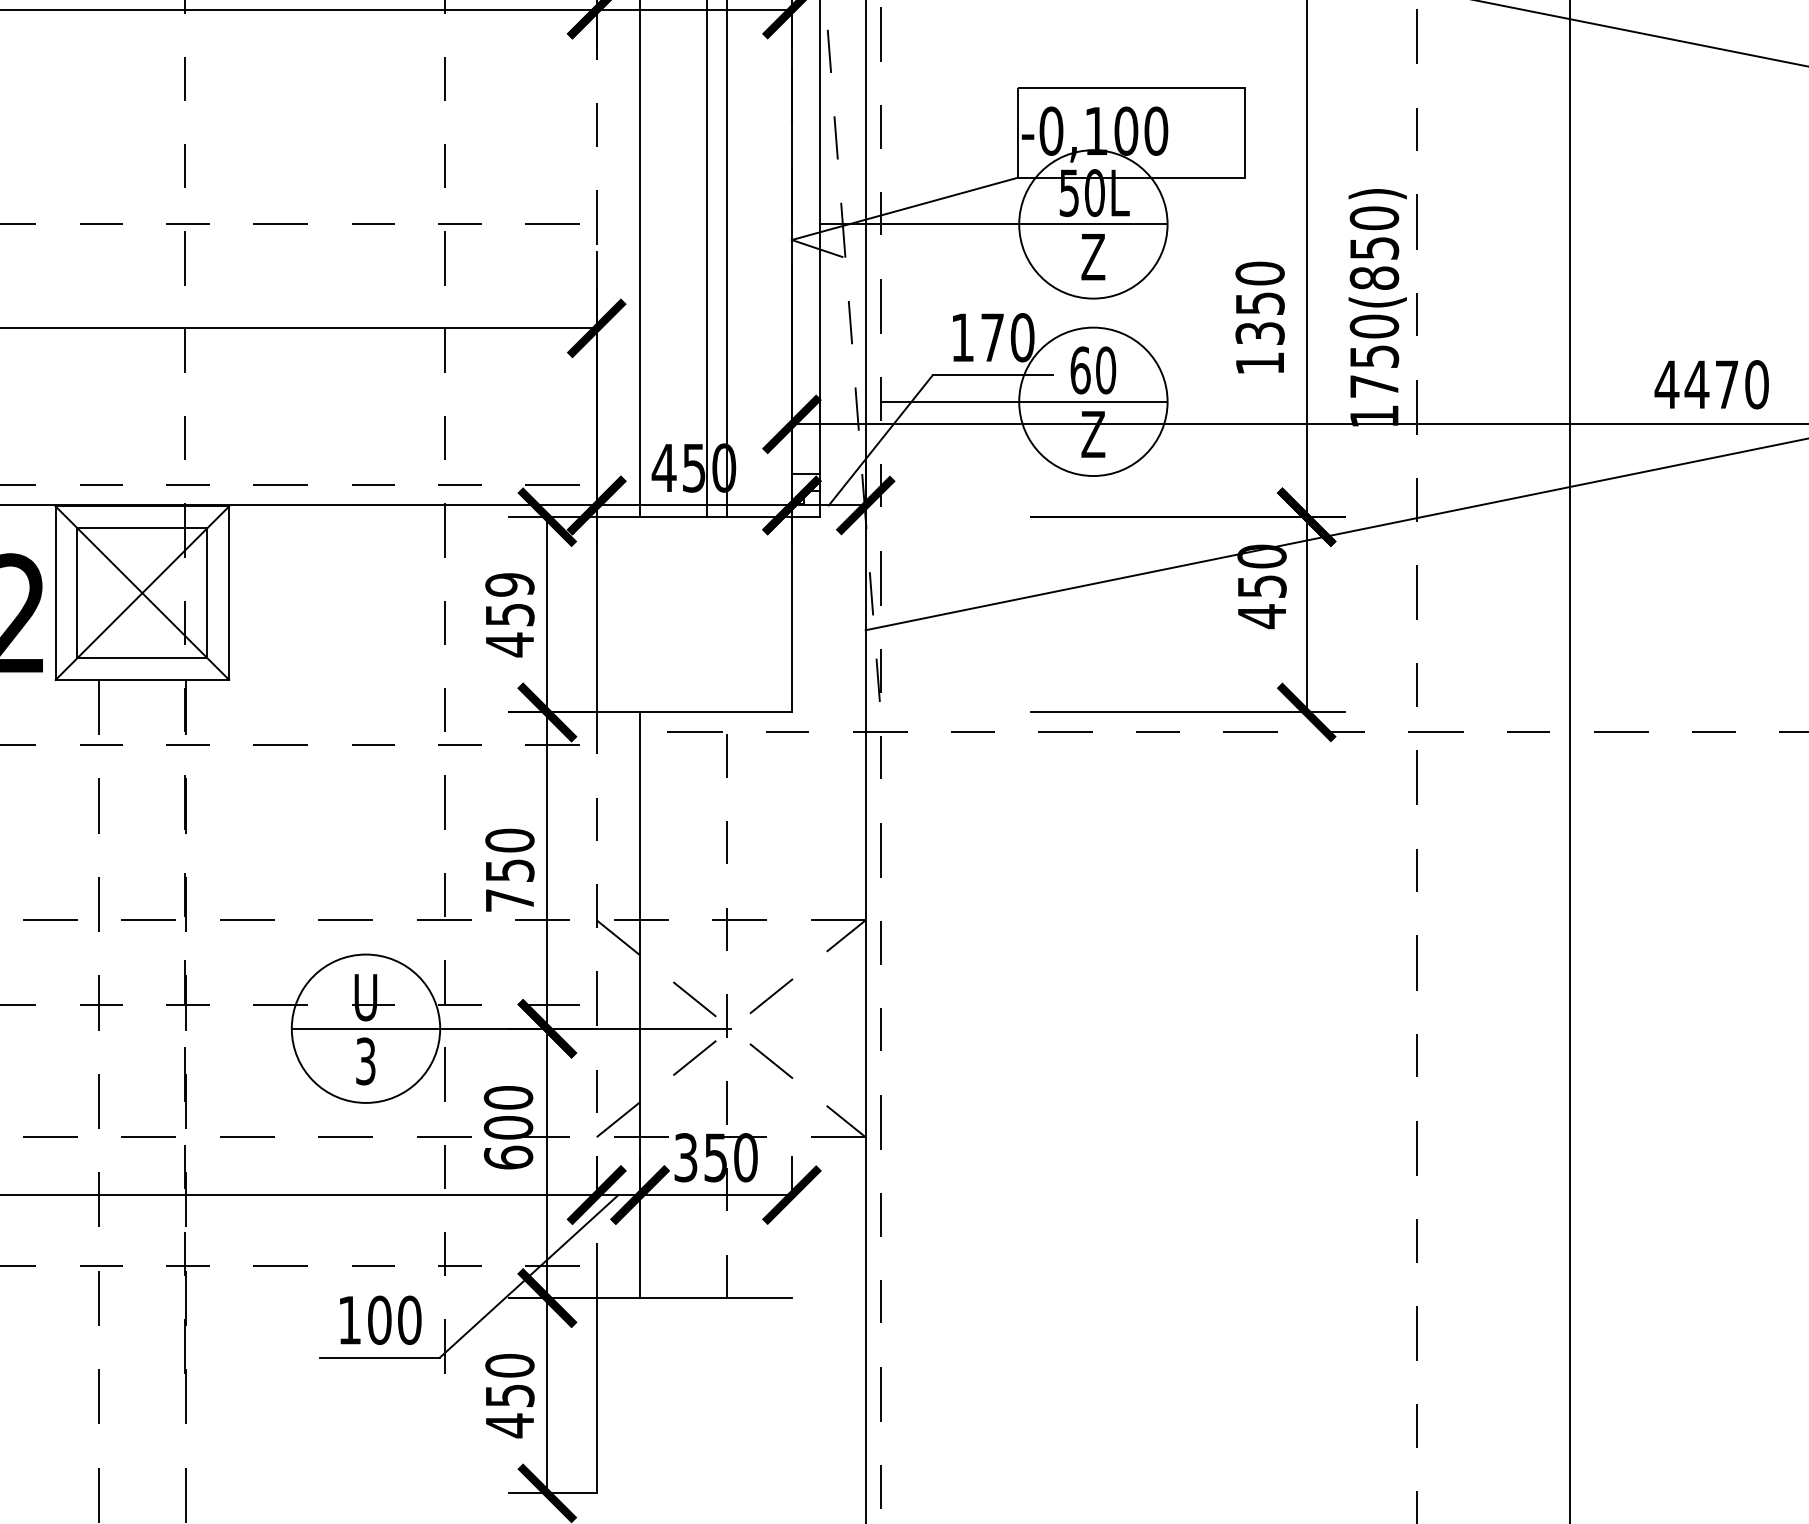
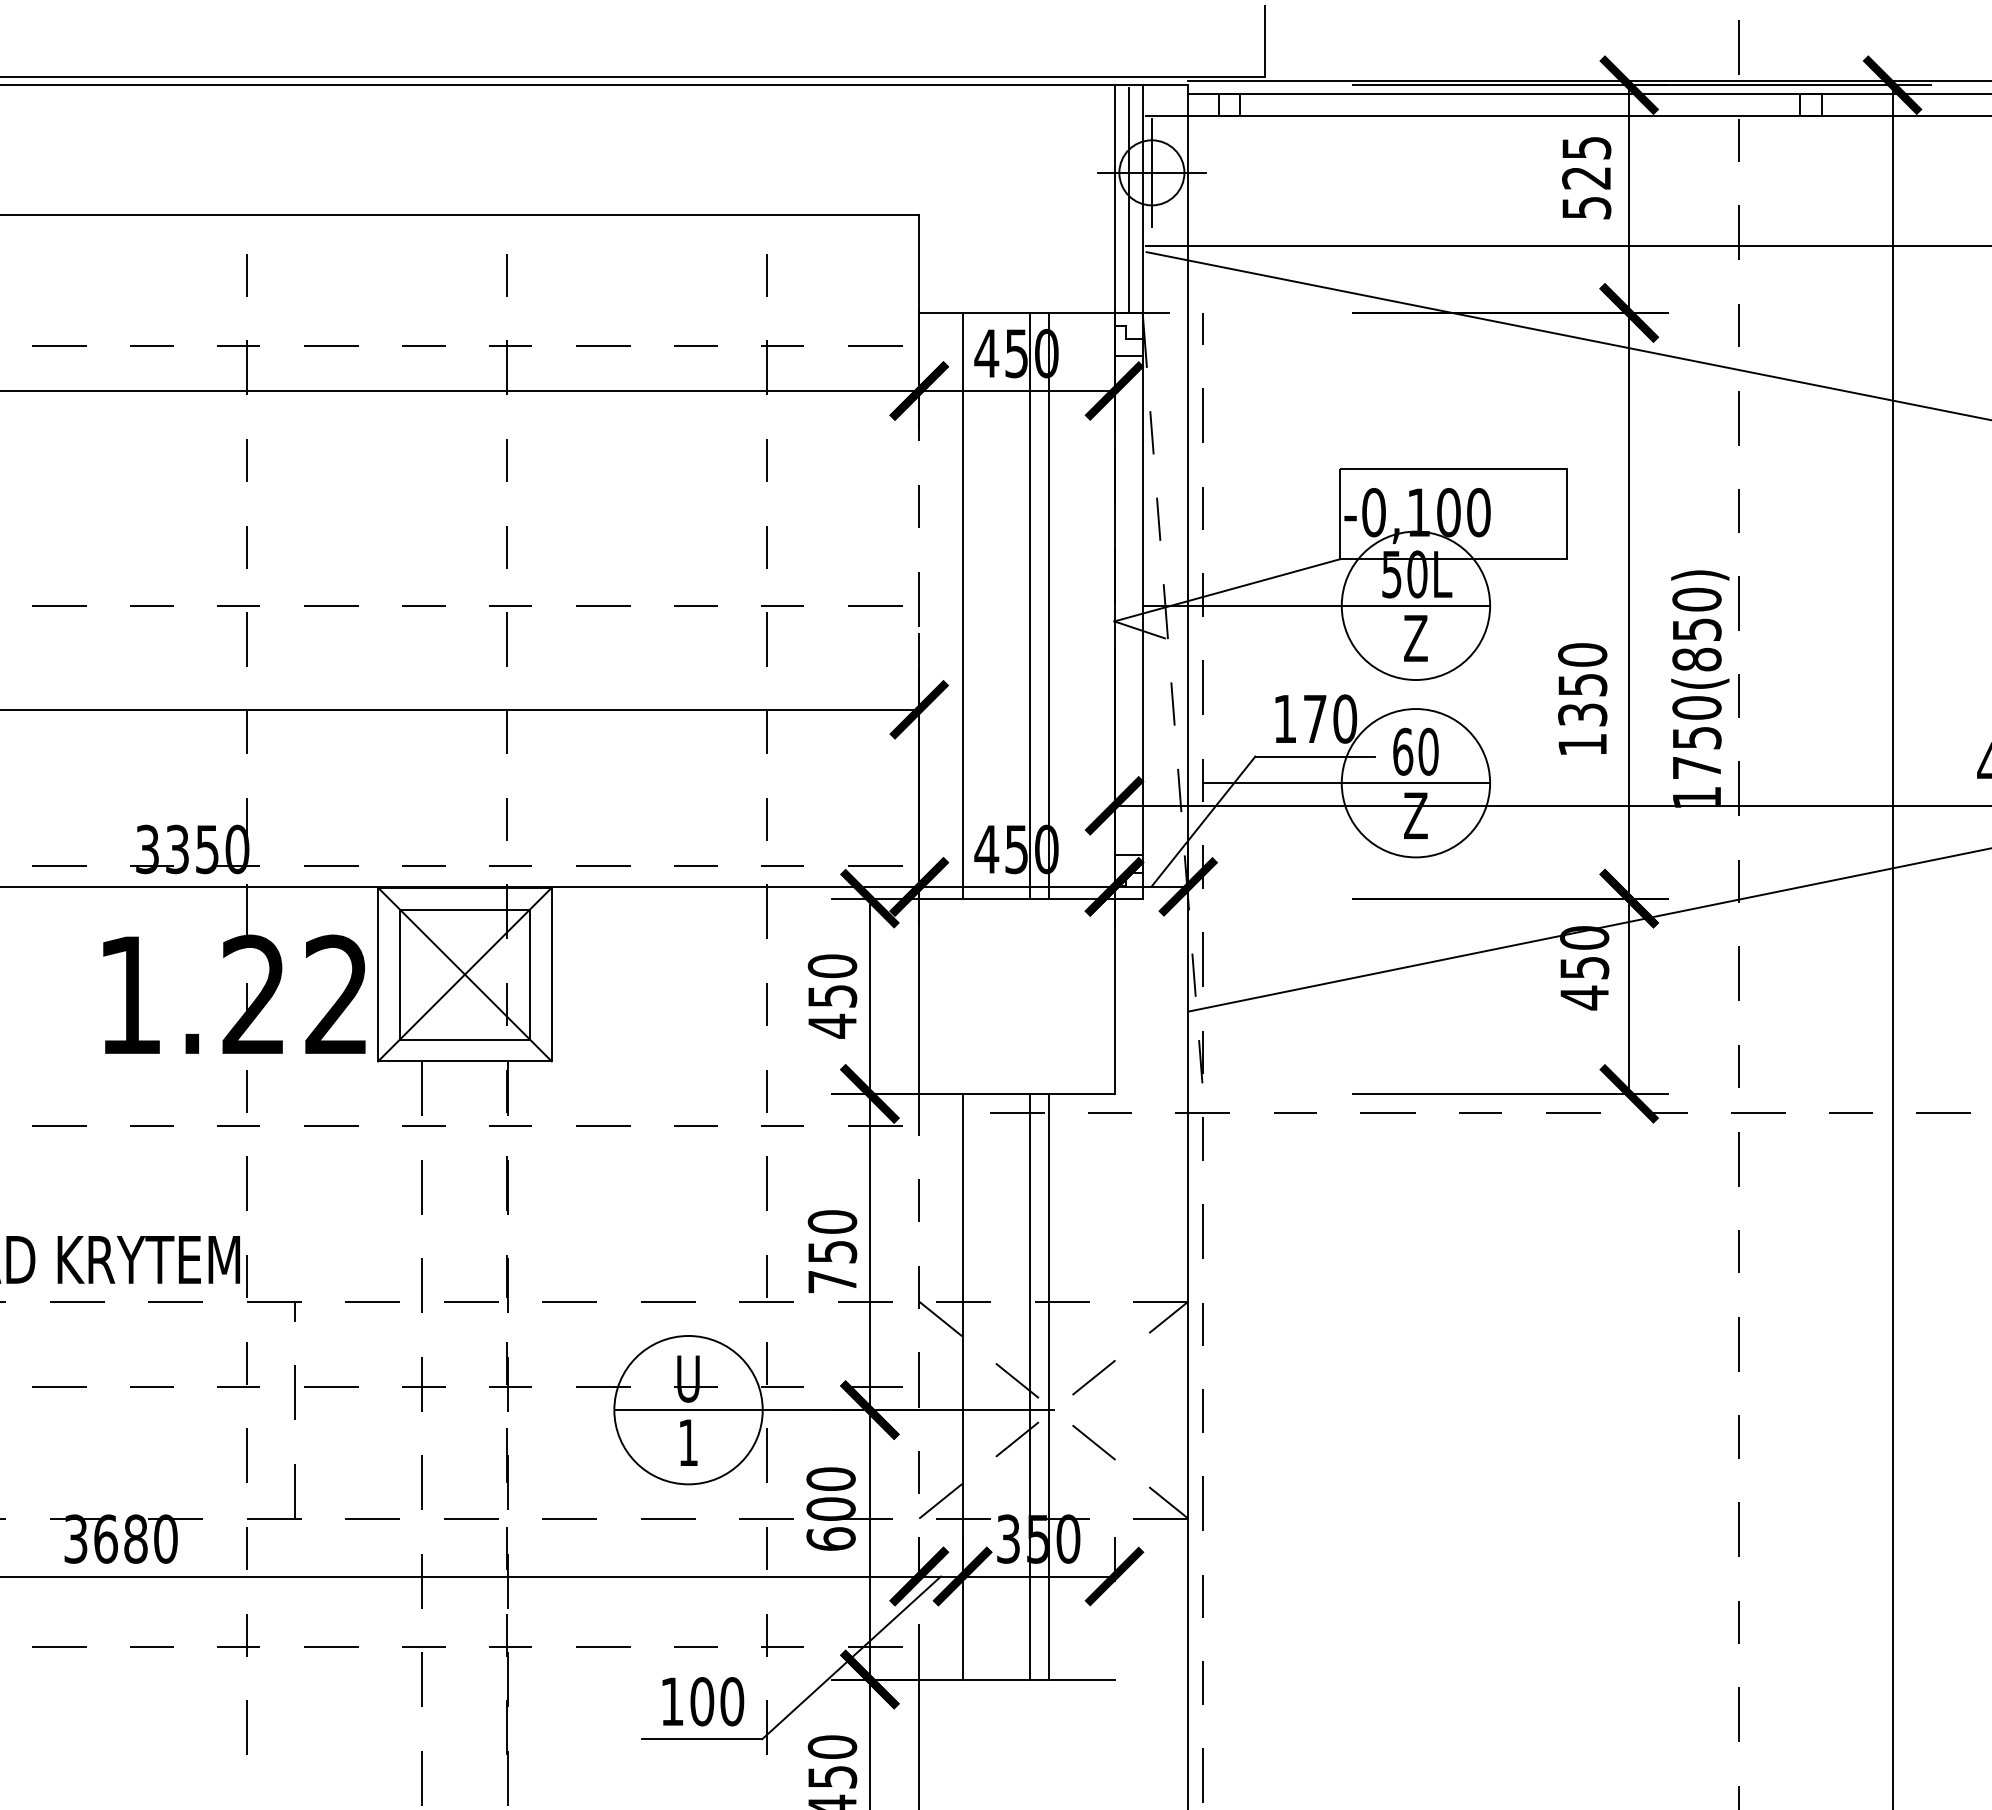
text: (509, 585) -> (832, 966), 459 -> 450
line: (706, 1005) -> (1029, 1386), added
line: (726, 1005) -> (1049, 1386), dashed -> solid
text: (364, 1061) -> (687, 1442), 3 -> 1

